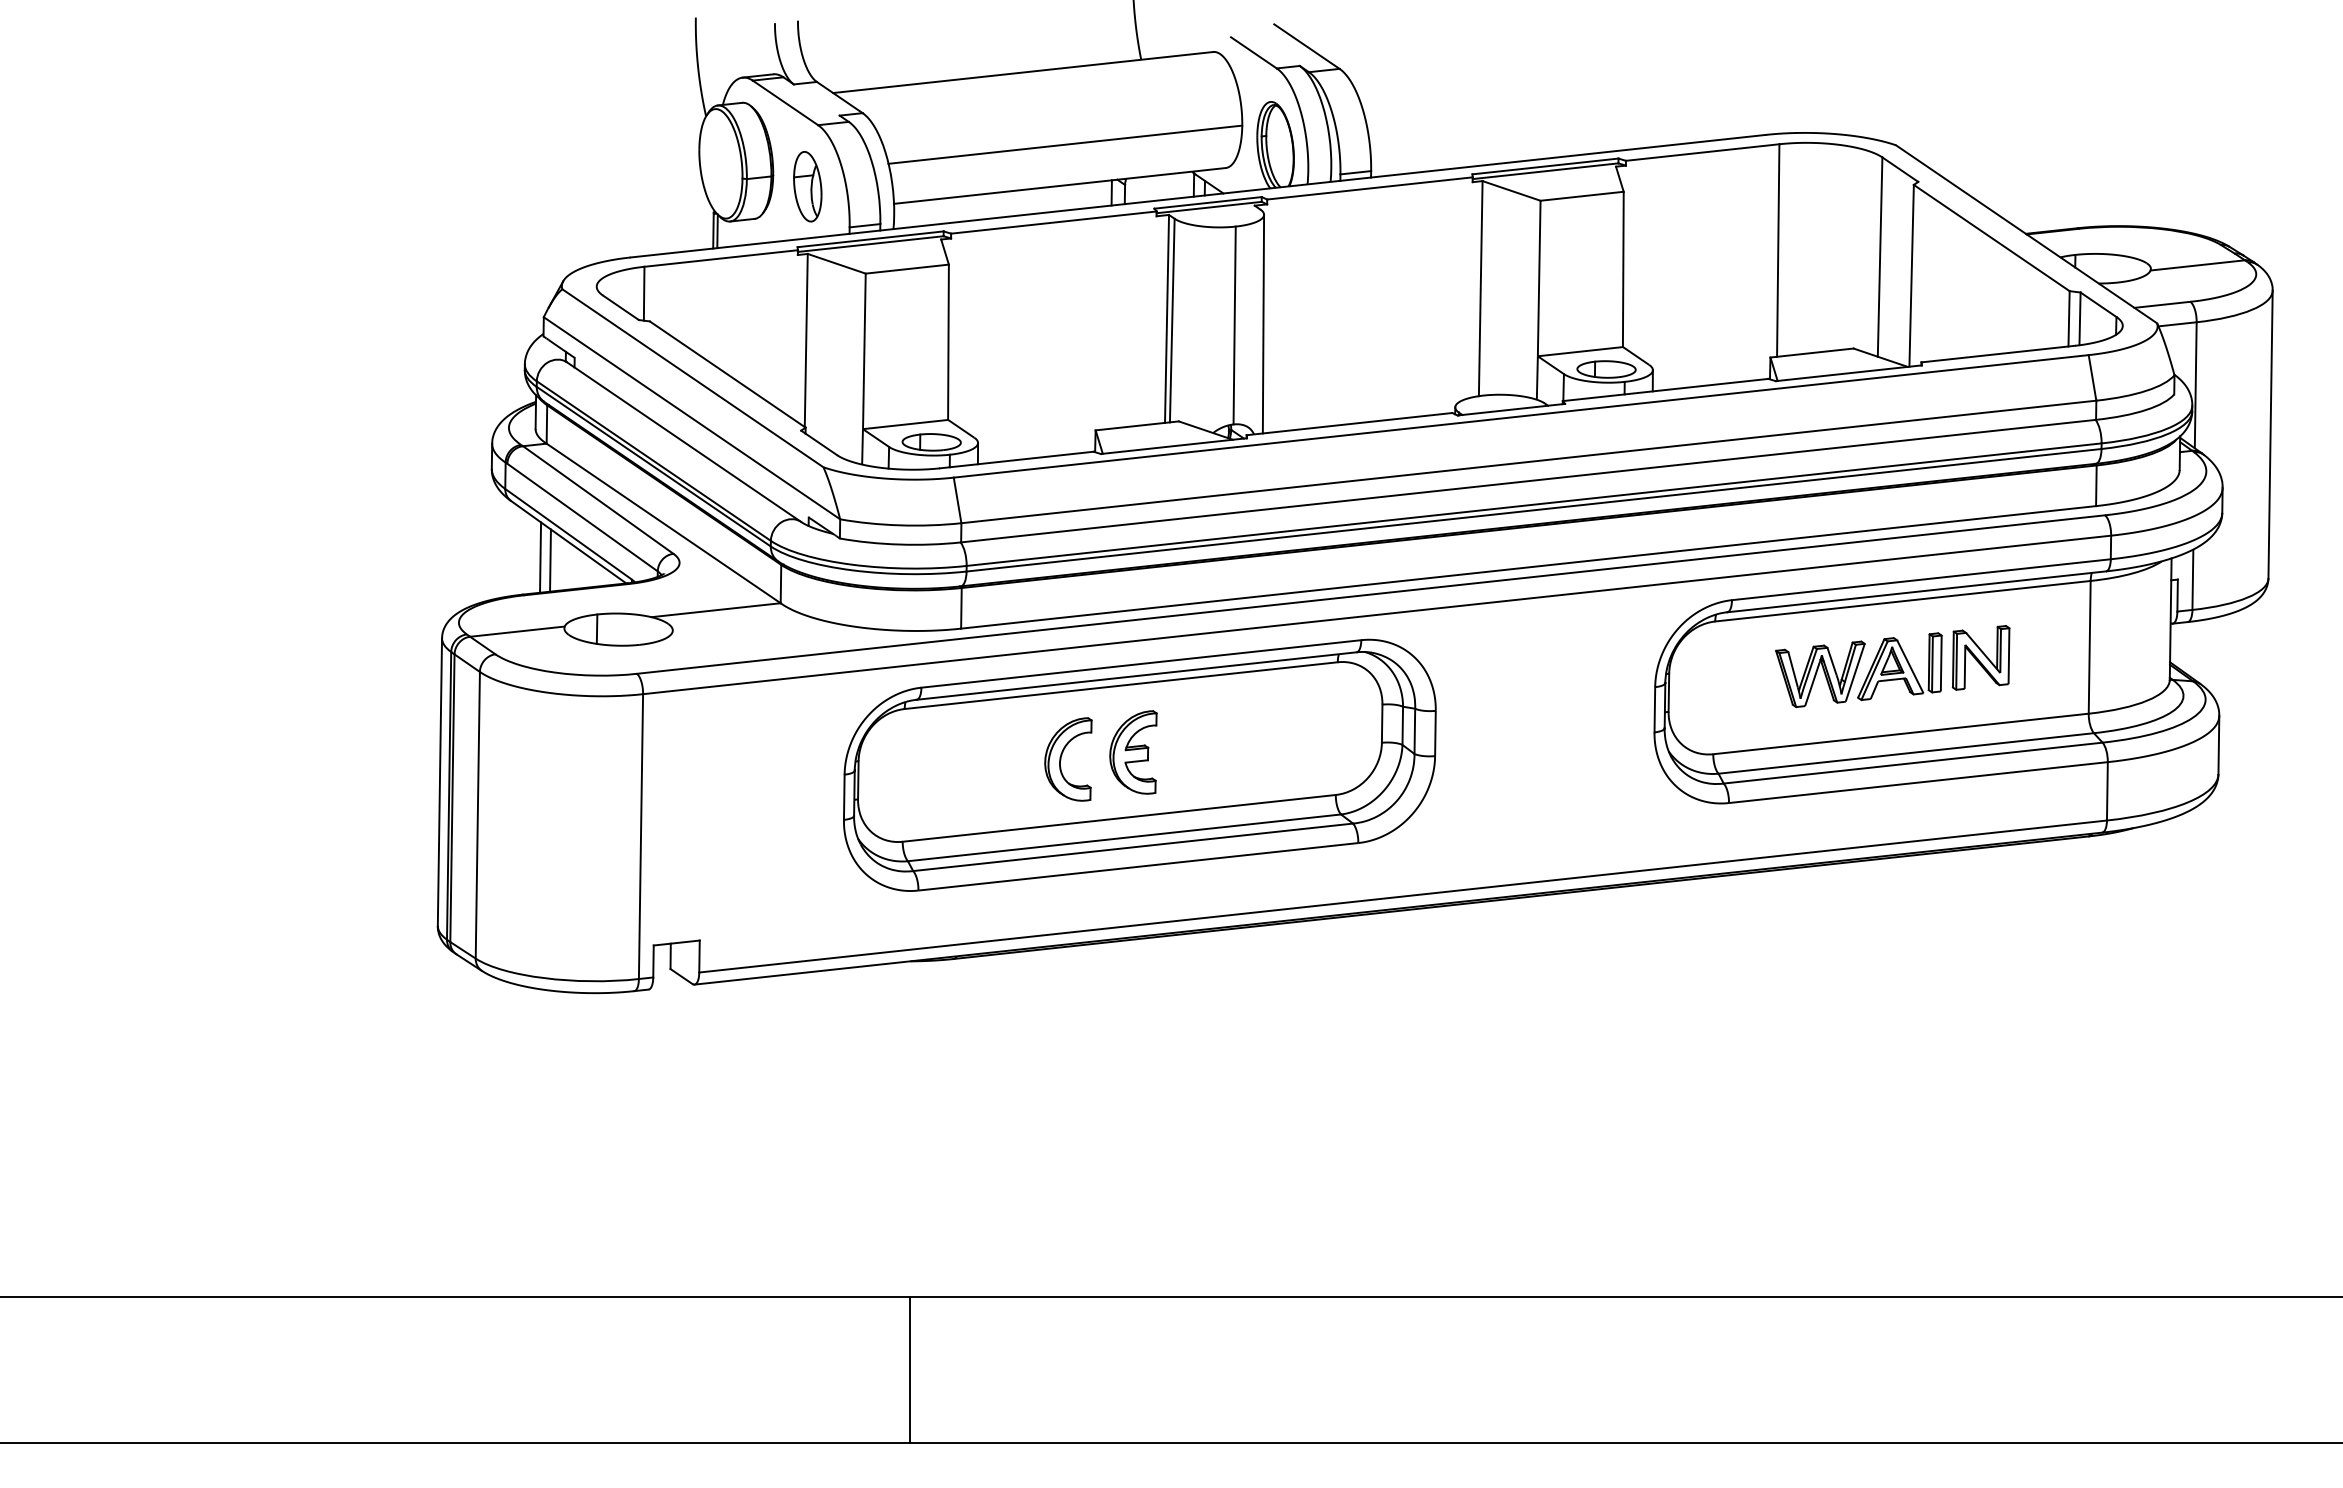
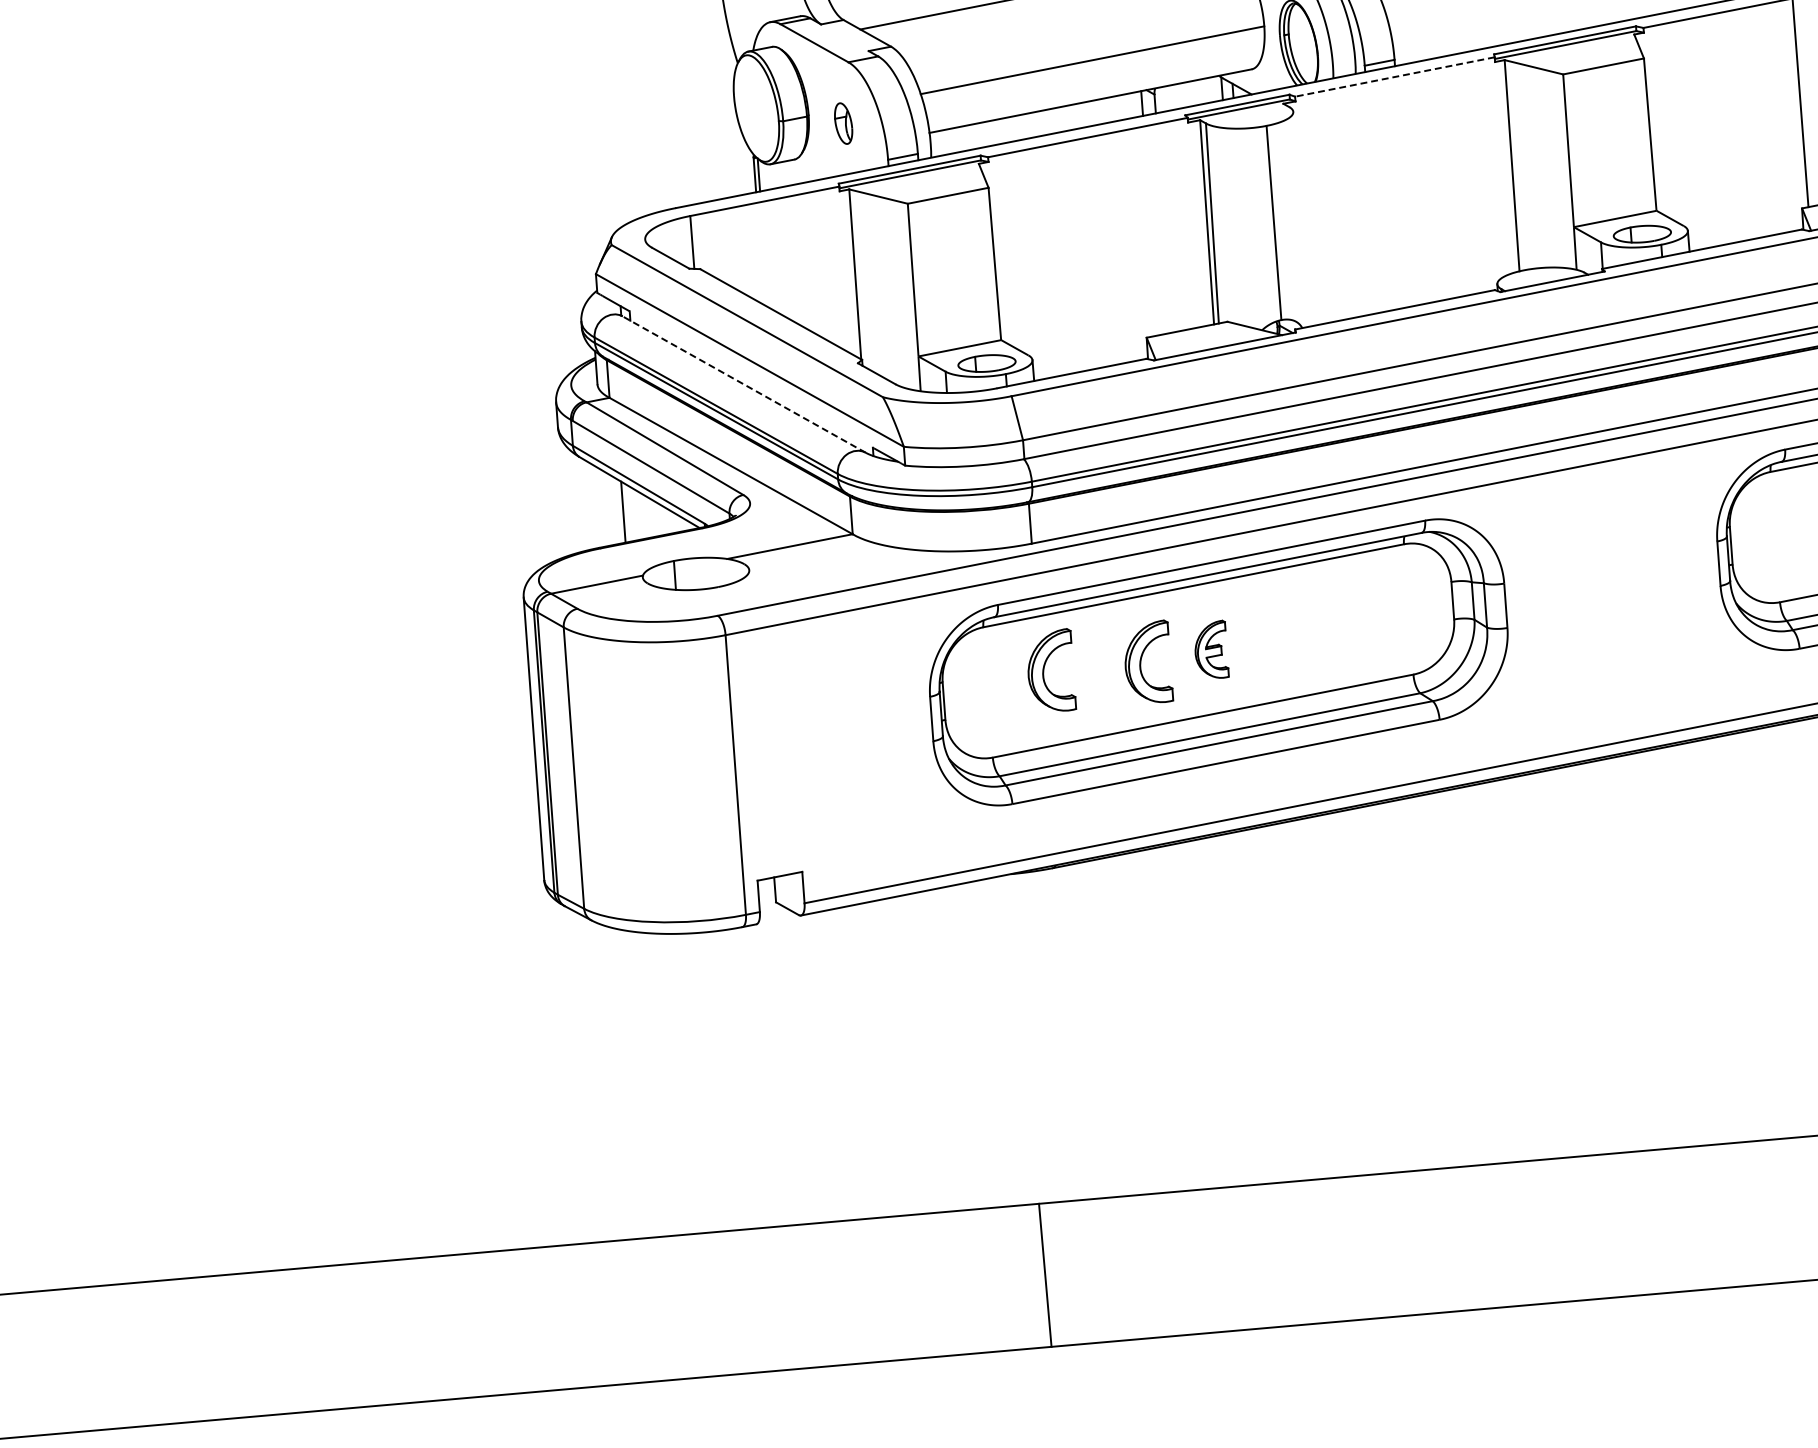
part: (807, 186) -> (843, 123), size x0.6
line: (1369, 188) -> (1394, 77), solid -> dashed
line: (1263, 323) -> (1302, 218), removed
line: (684, 442) -> (744, 384), solid -> dashed
line: (540, 557) -> (613, 509), removed
part: (1133, 752) -> (1211, 650), size x0.7
part: (962, 759) -> (1044, 671), added

